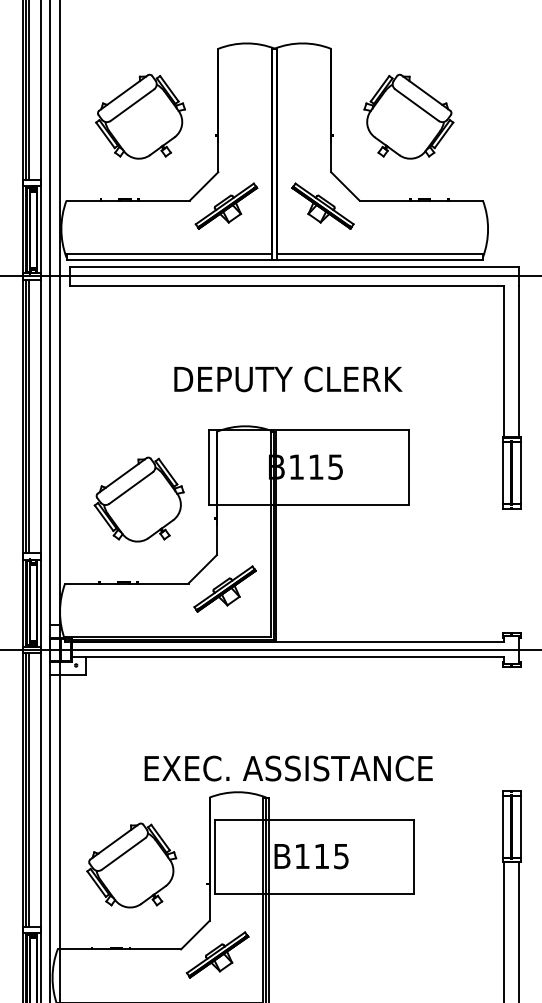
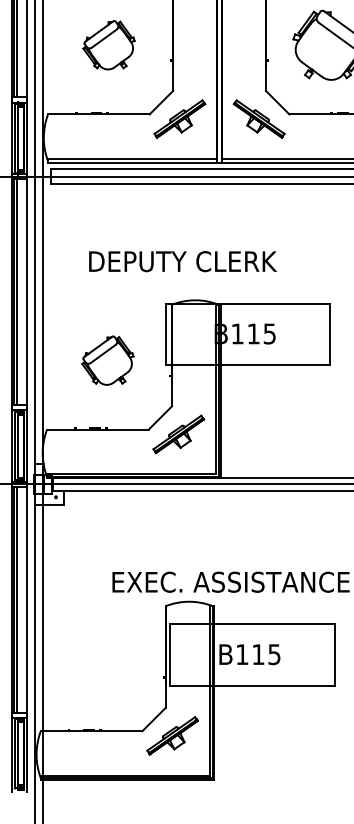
part: (140, 116) -> (108, 45), size x0.7
text: (288, 379) -> (183, 261), moved
part: (138, 499) -> (107, 360), size x0.7
part: (131, 865) -> (101, 662), removed

